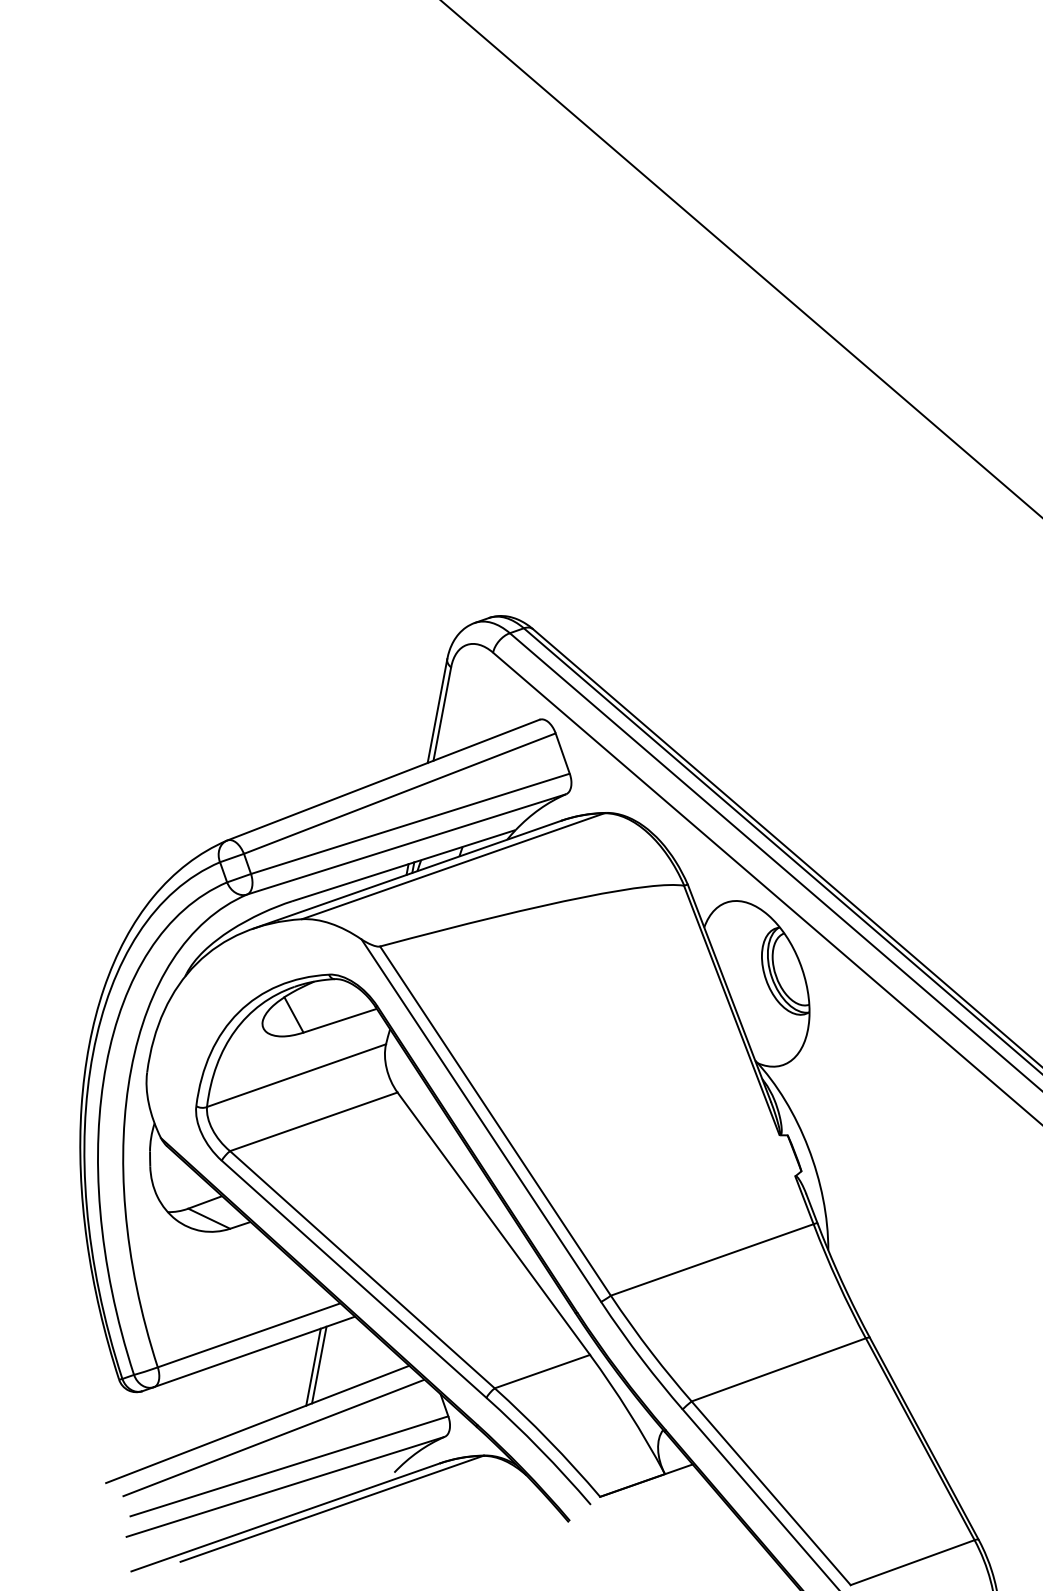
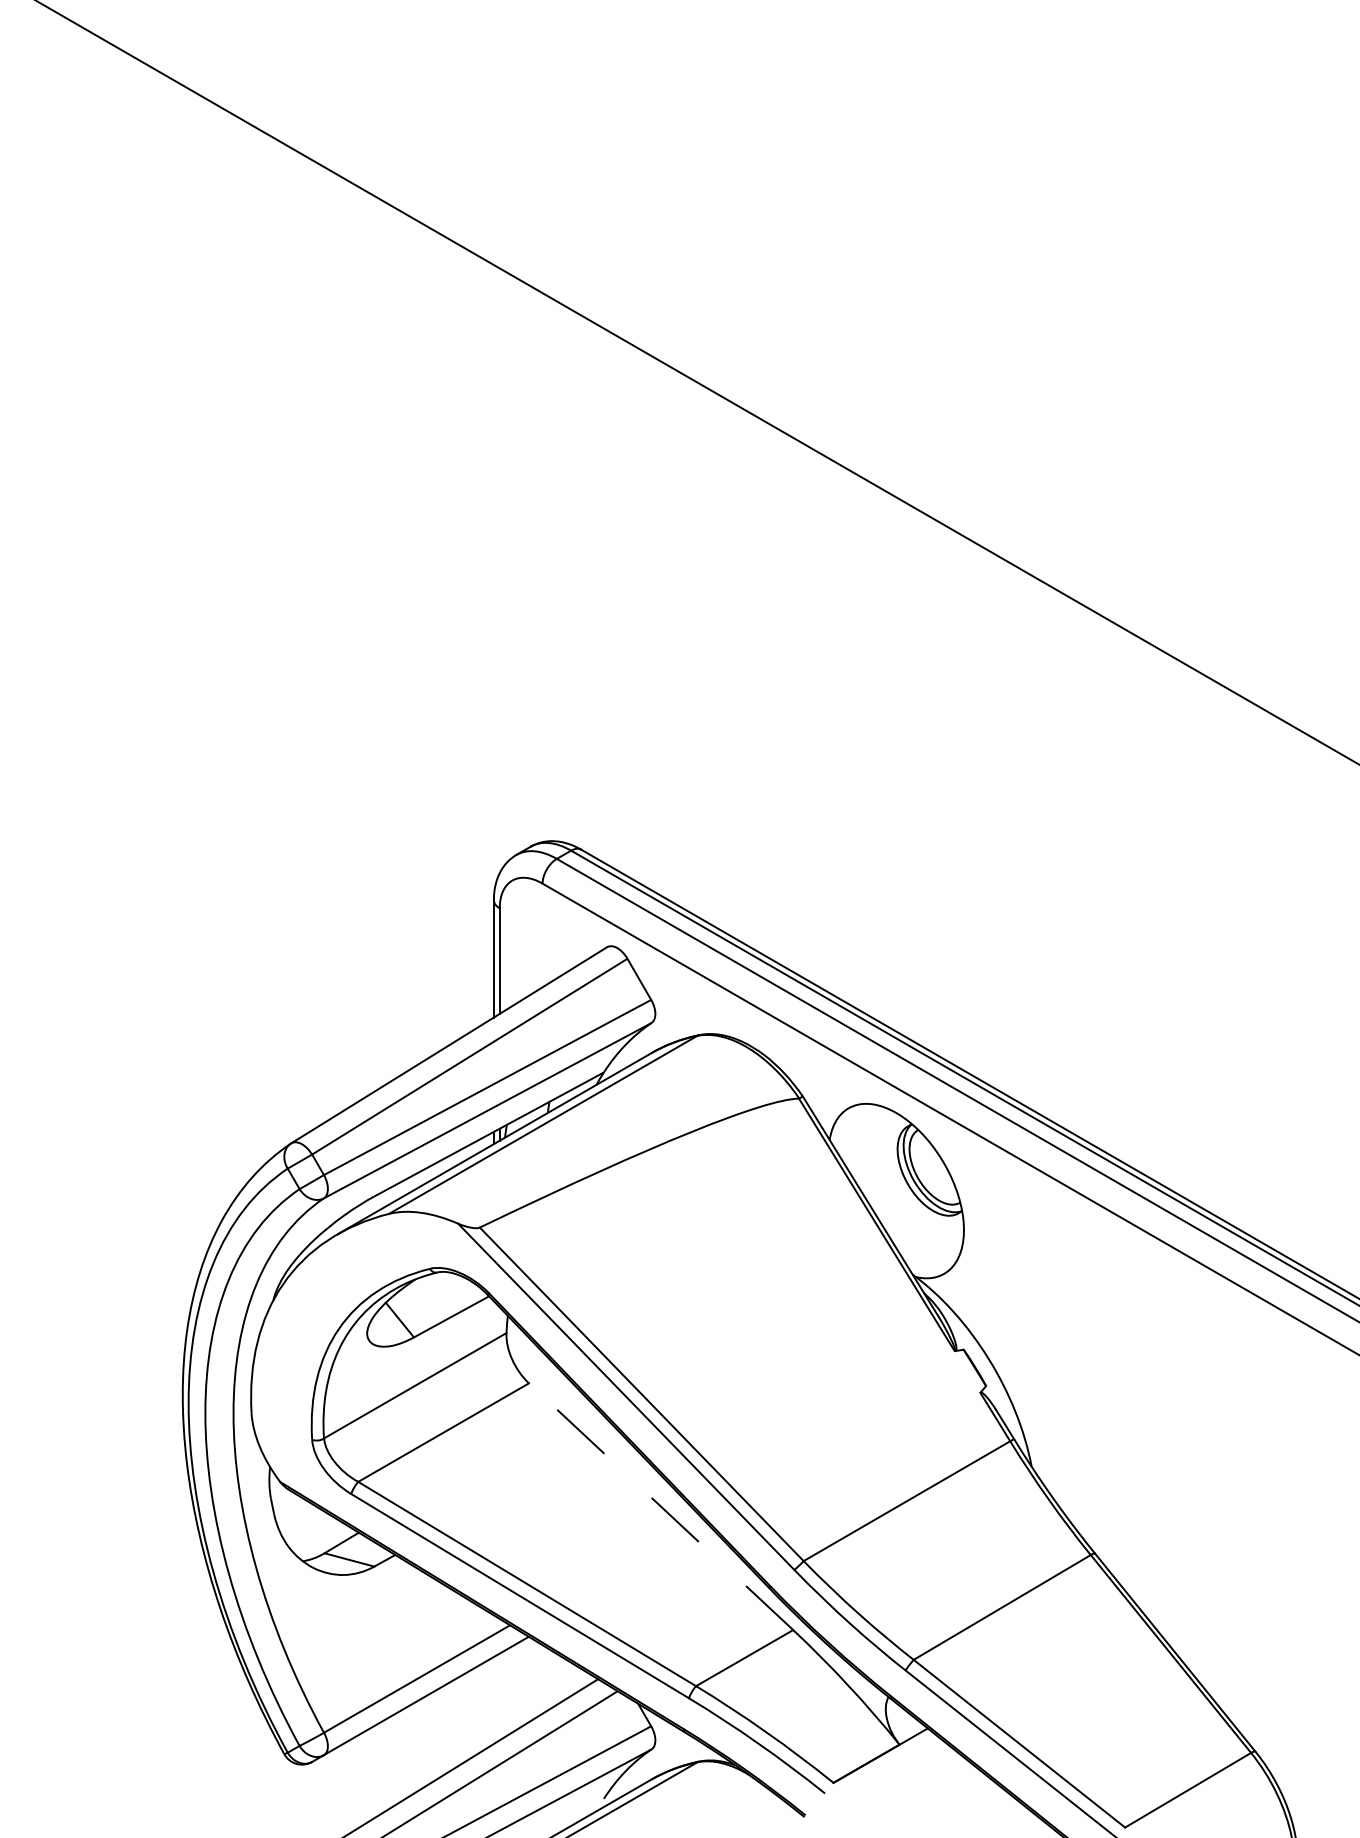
line: (494, 1223) -> (661, 1506), solid -> dashed
line: (319, 1364) -> (499, 1696), removed
line: (313, 1367) -> (493, 1700), removed

